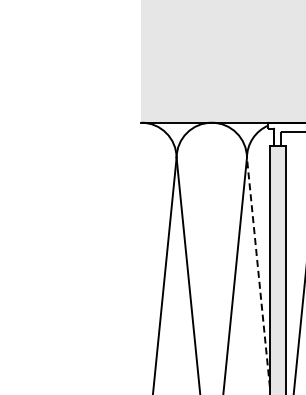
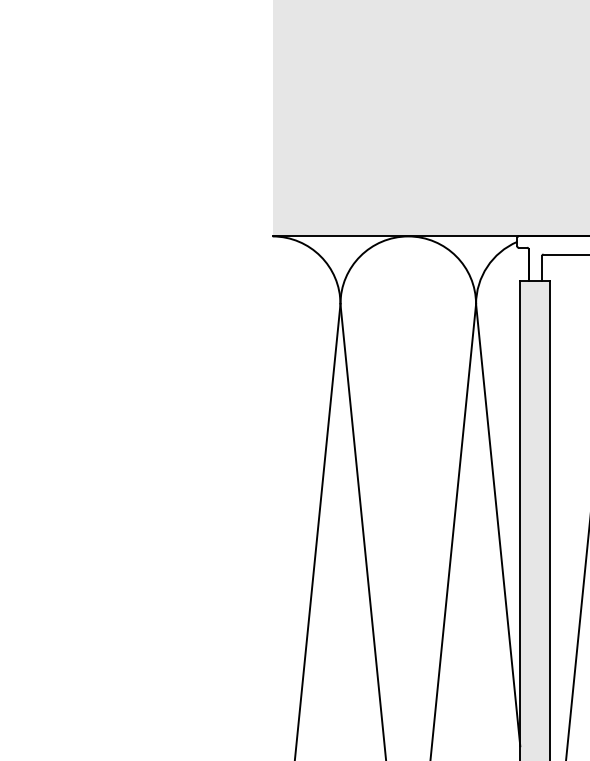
line: (258, 272) -> (498, 525), dashed -> solid

